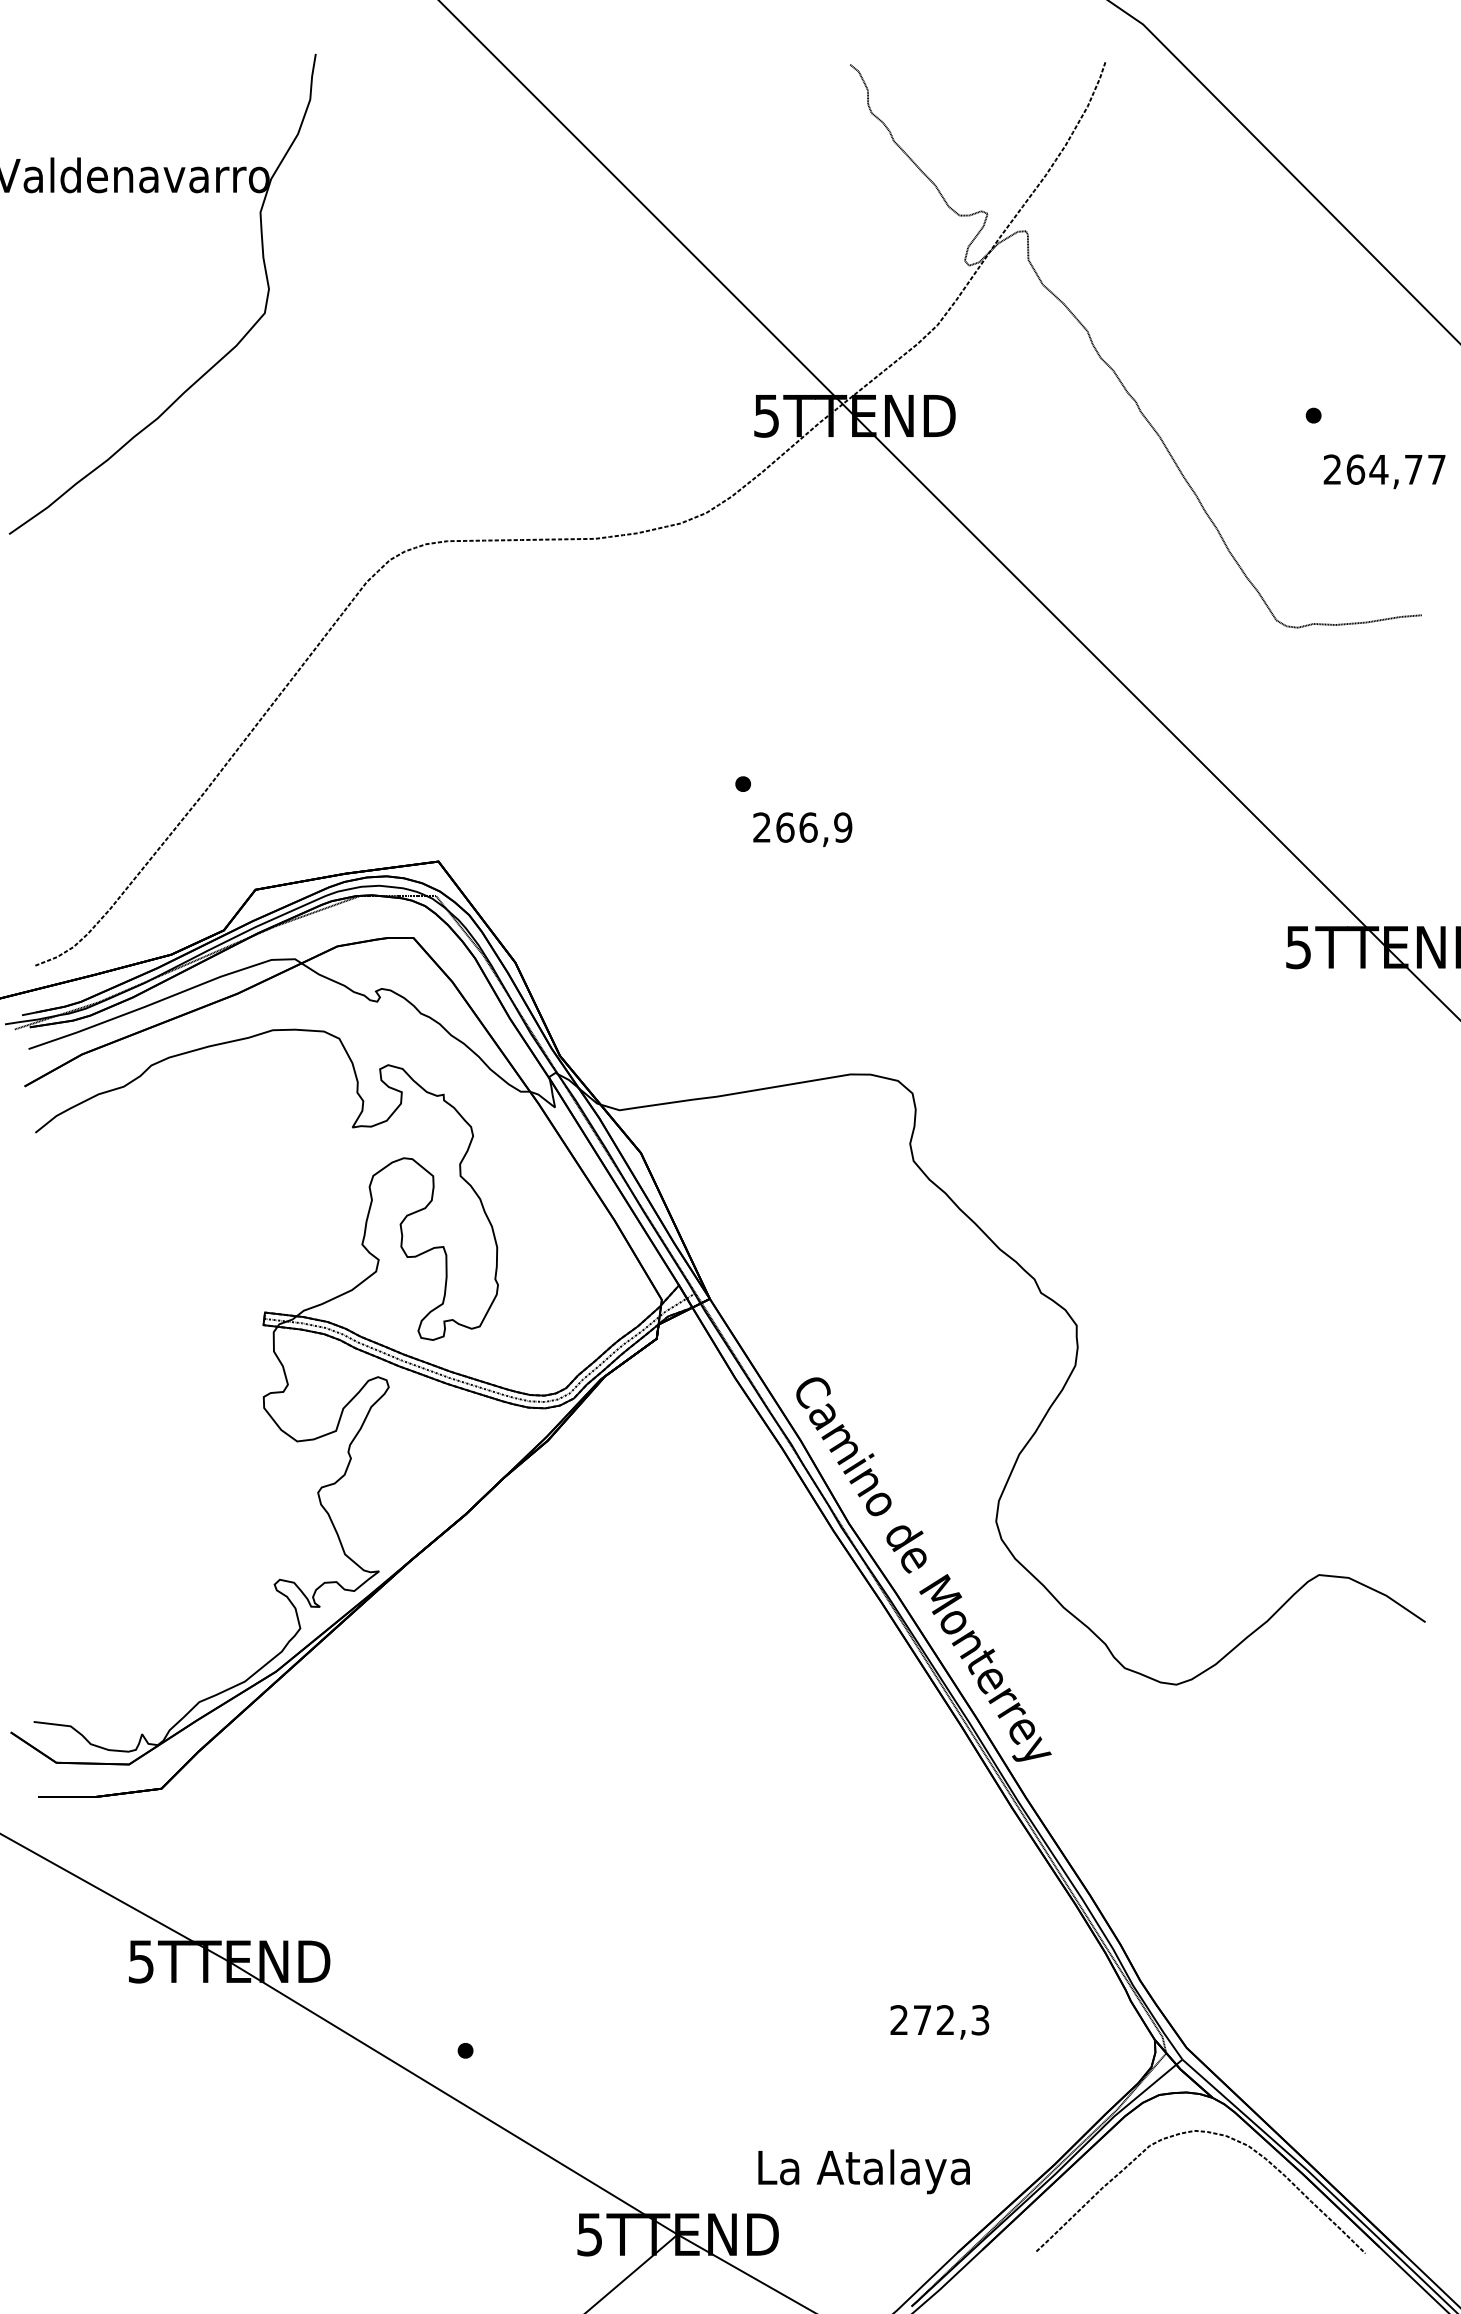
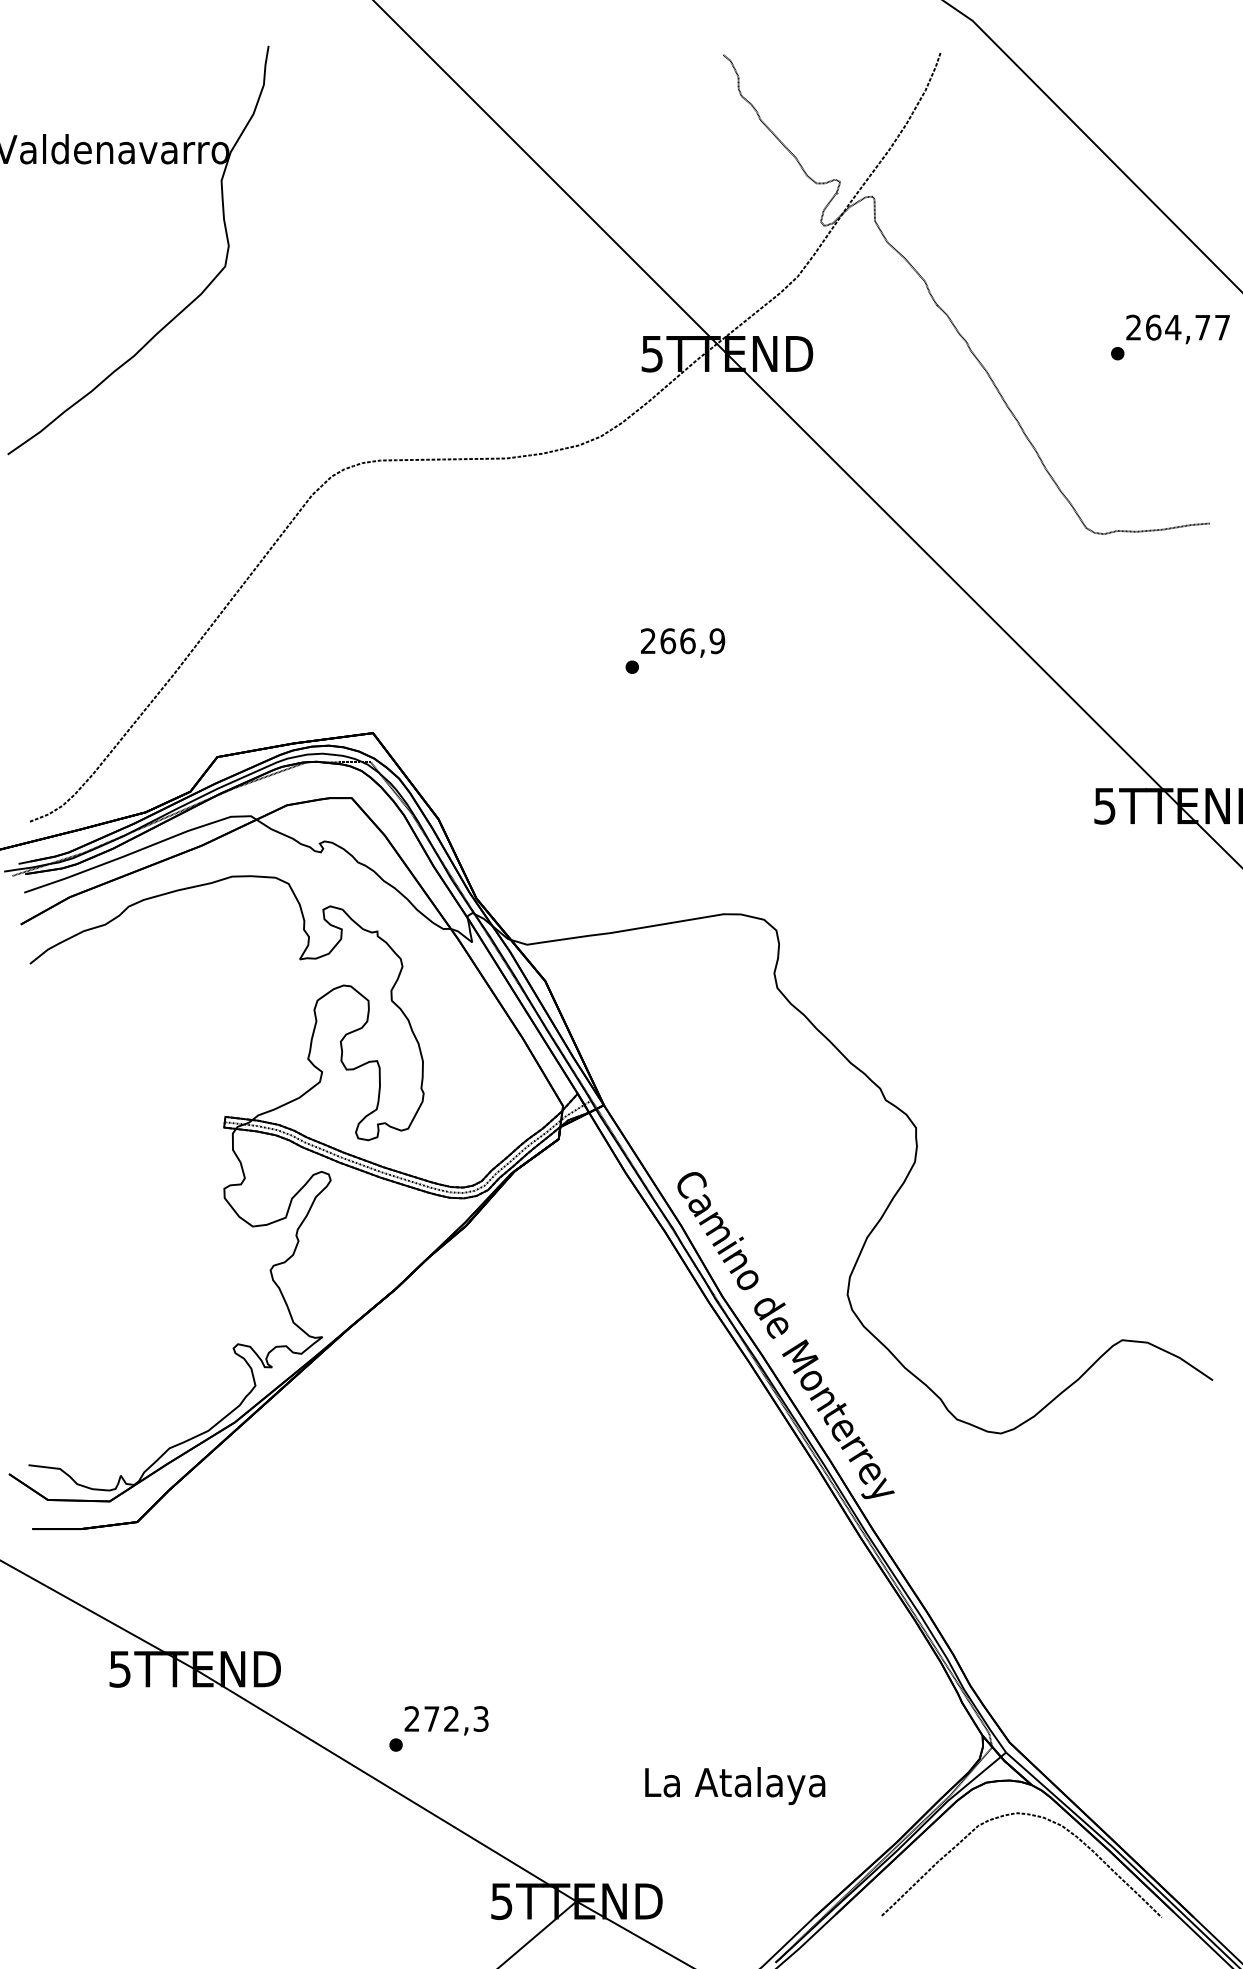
text: (1383, 471) -> (1177, 329), moved
text: (803, 829) -> (683, 642), moved
text: (939, 2021) -> (446, 1720), moved
text: (864, 2171) -> (735, 1785), moved

